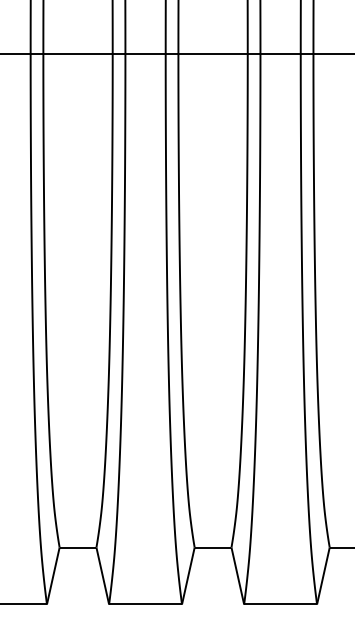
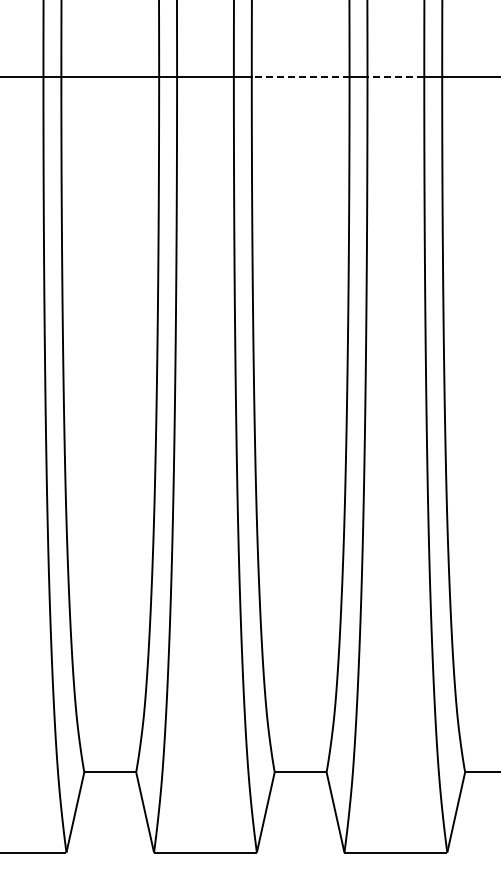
line: (212, 54) -> (300, 76), solid -> dashed
line: (280, 54) -> (395, 76), solid -> dashed

